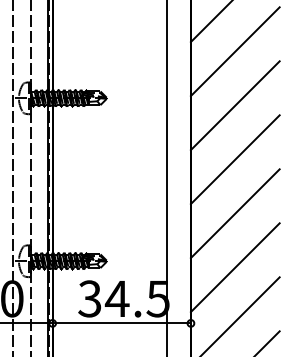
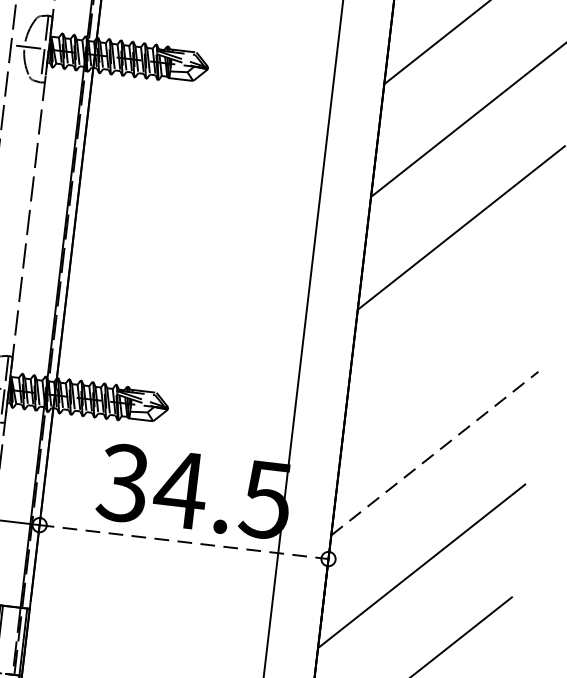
line: (234, 213) -> (446, 340), removed
line: (235, 267) -> (435, 453), solid -> dashed
line: (122, 323) -> (185, 542), solid -> dashed

